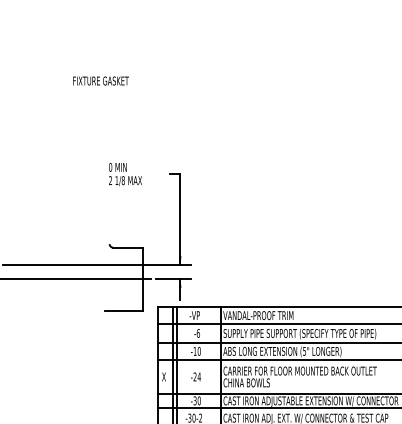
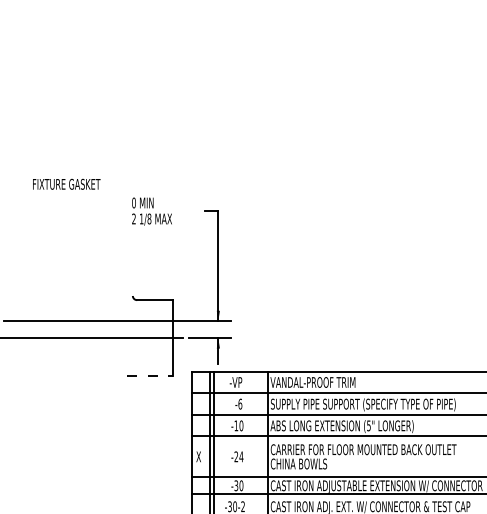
text: (100, 80) -> (66, 183), moved
line: (124, 310) -> (150, 376), solid -> dashed

